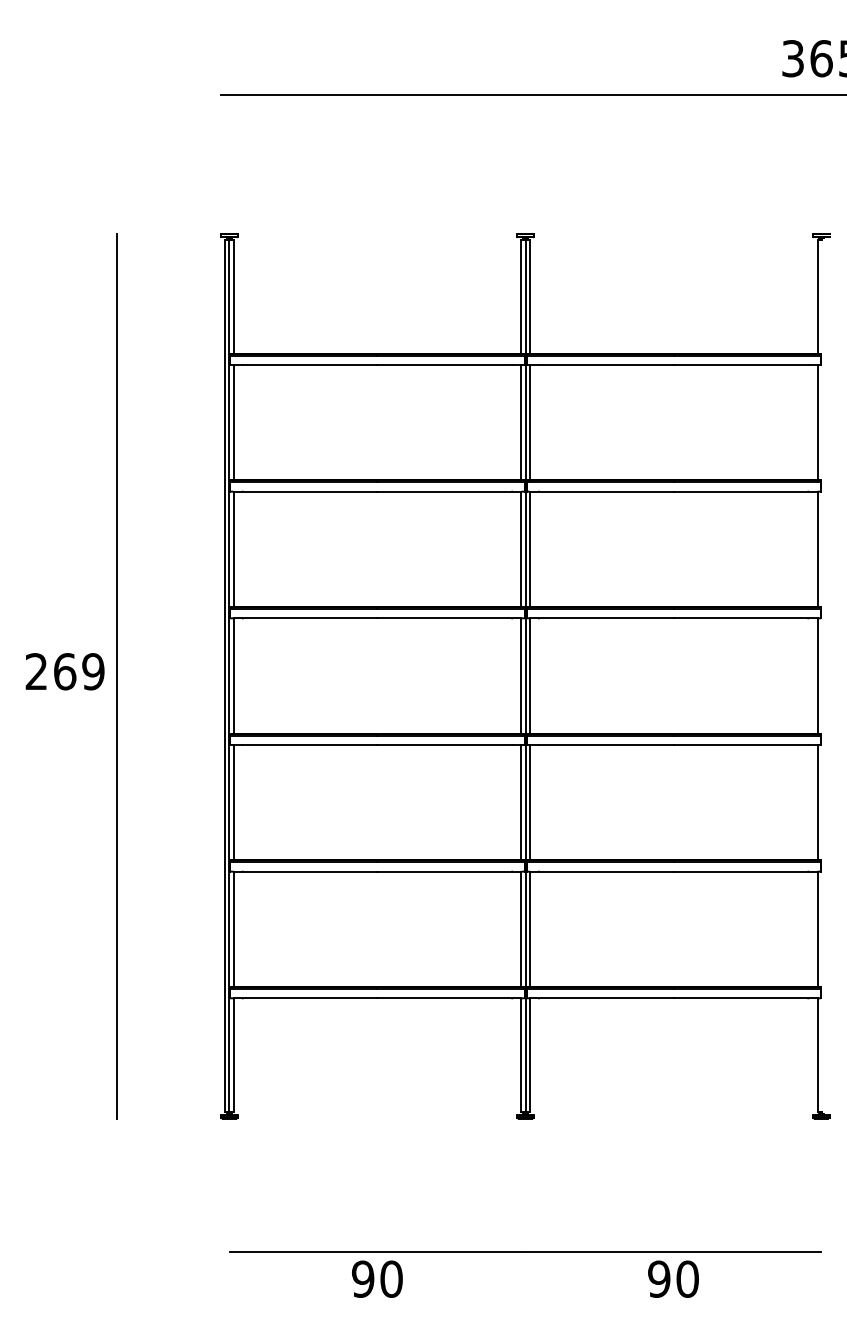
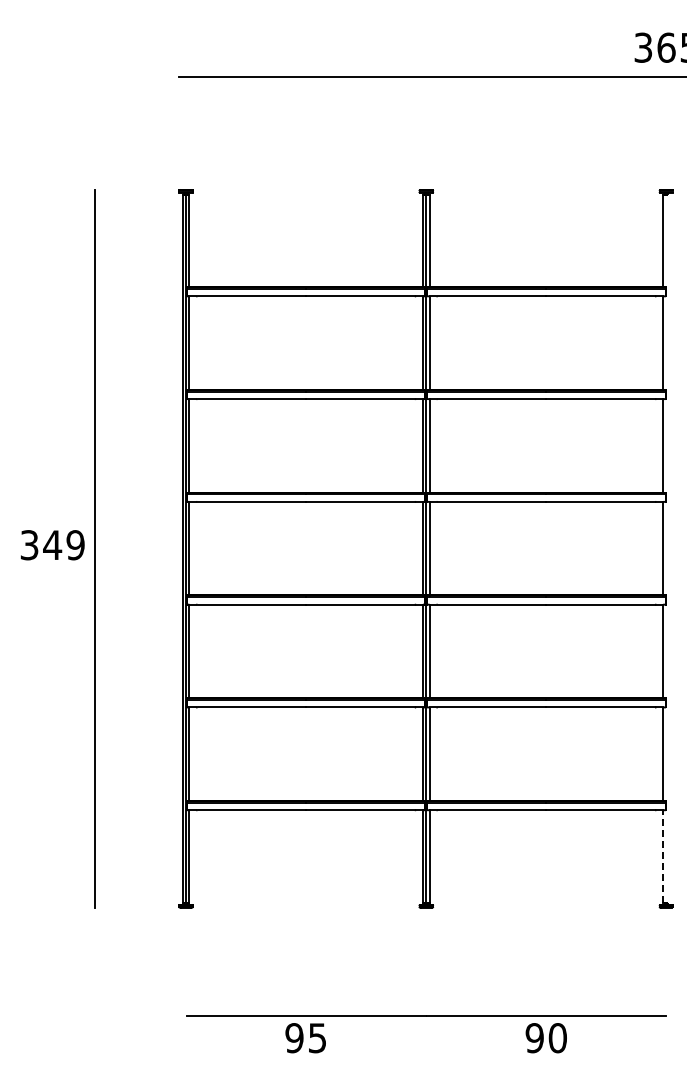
text: (51, 672) -> (41, 545), 269 -> 349
line: (817, 1055) -> (663, 856), solid -> dashed
text: (391, 1279) -> (317, 1038), 90 -> 95

